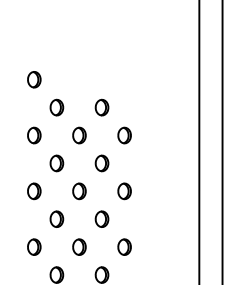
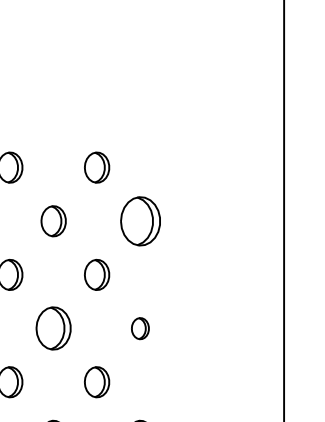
part: (124, 135) -> (140, 221), size x1.6
part: (79, 191) -> (53, 328), size x1.4
part: (124, 191) -> (140, 328), size x0.7

